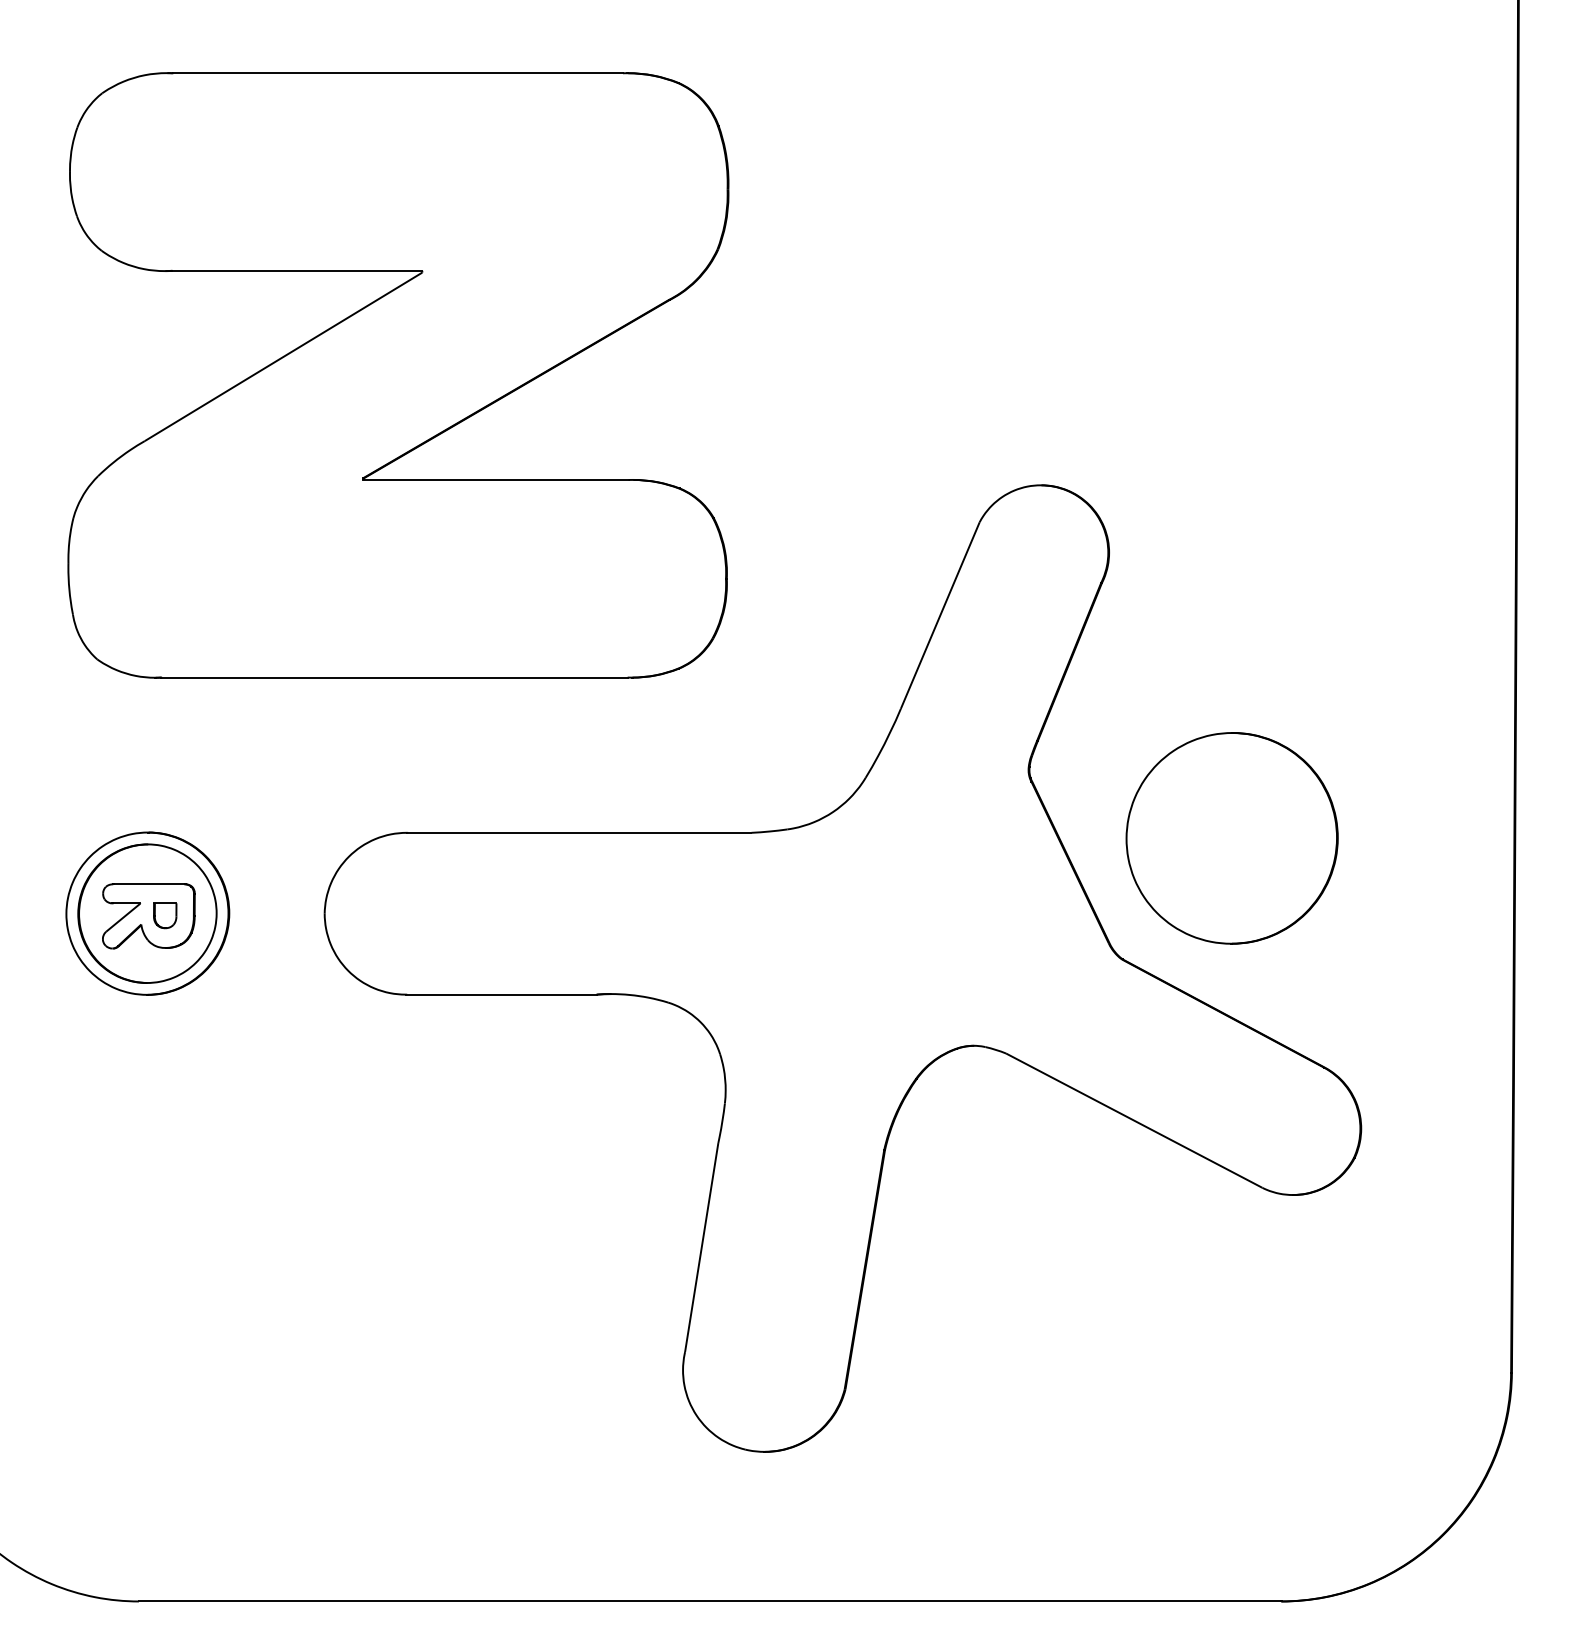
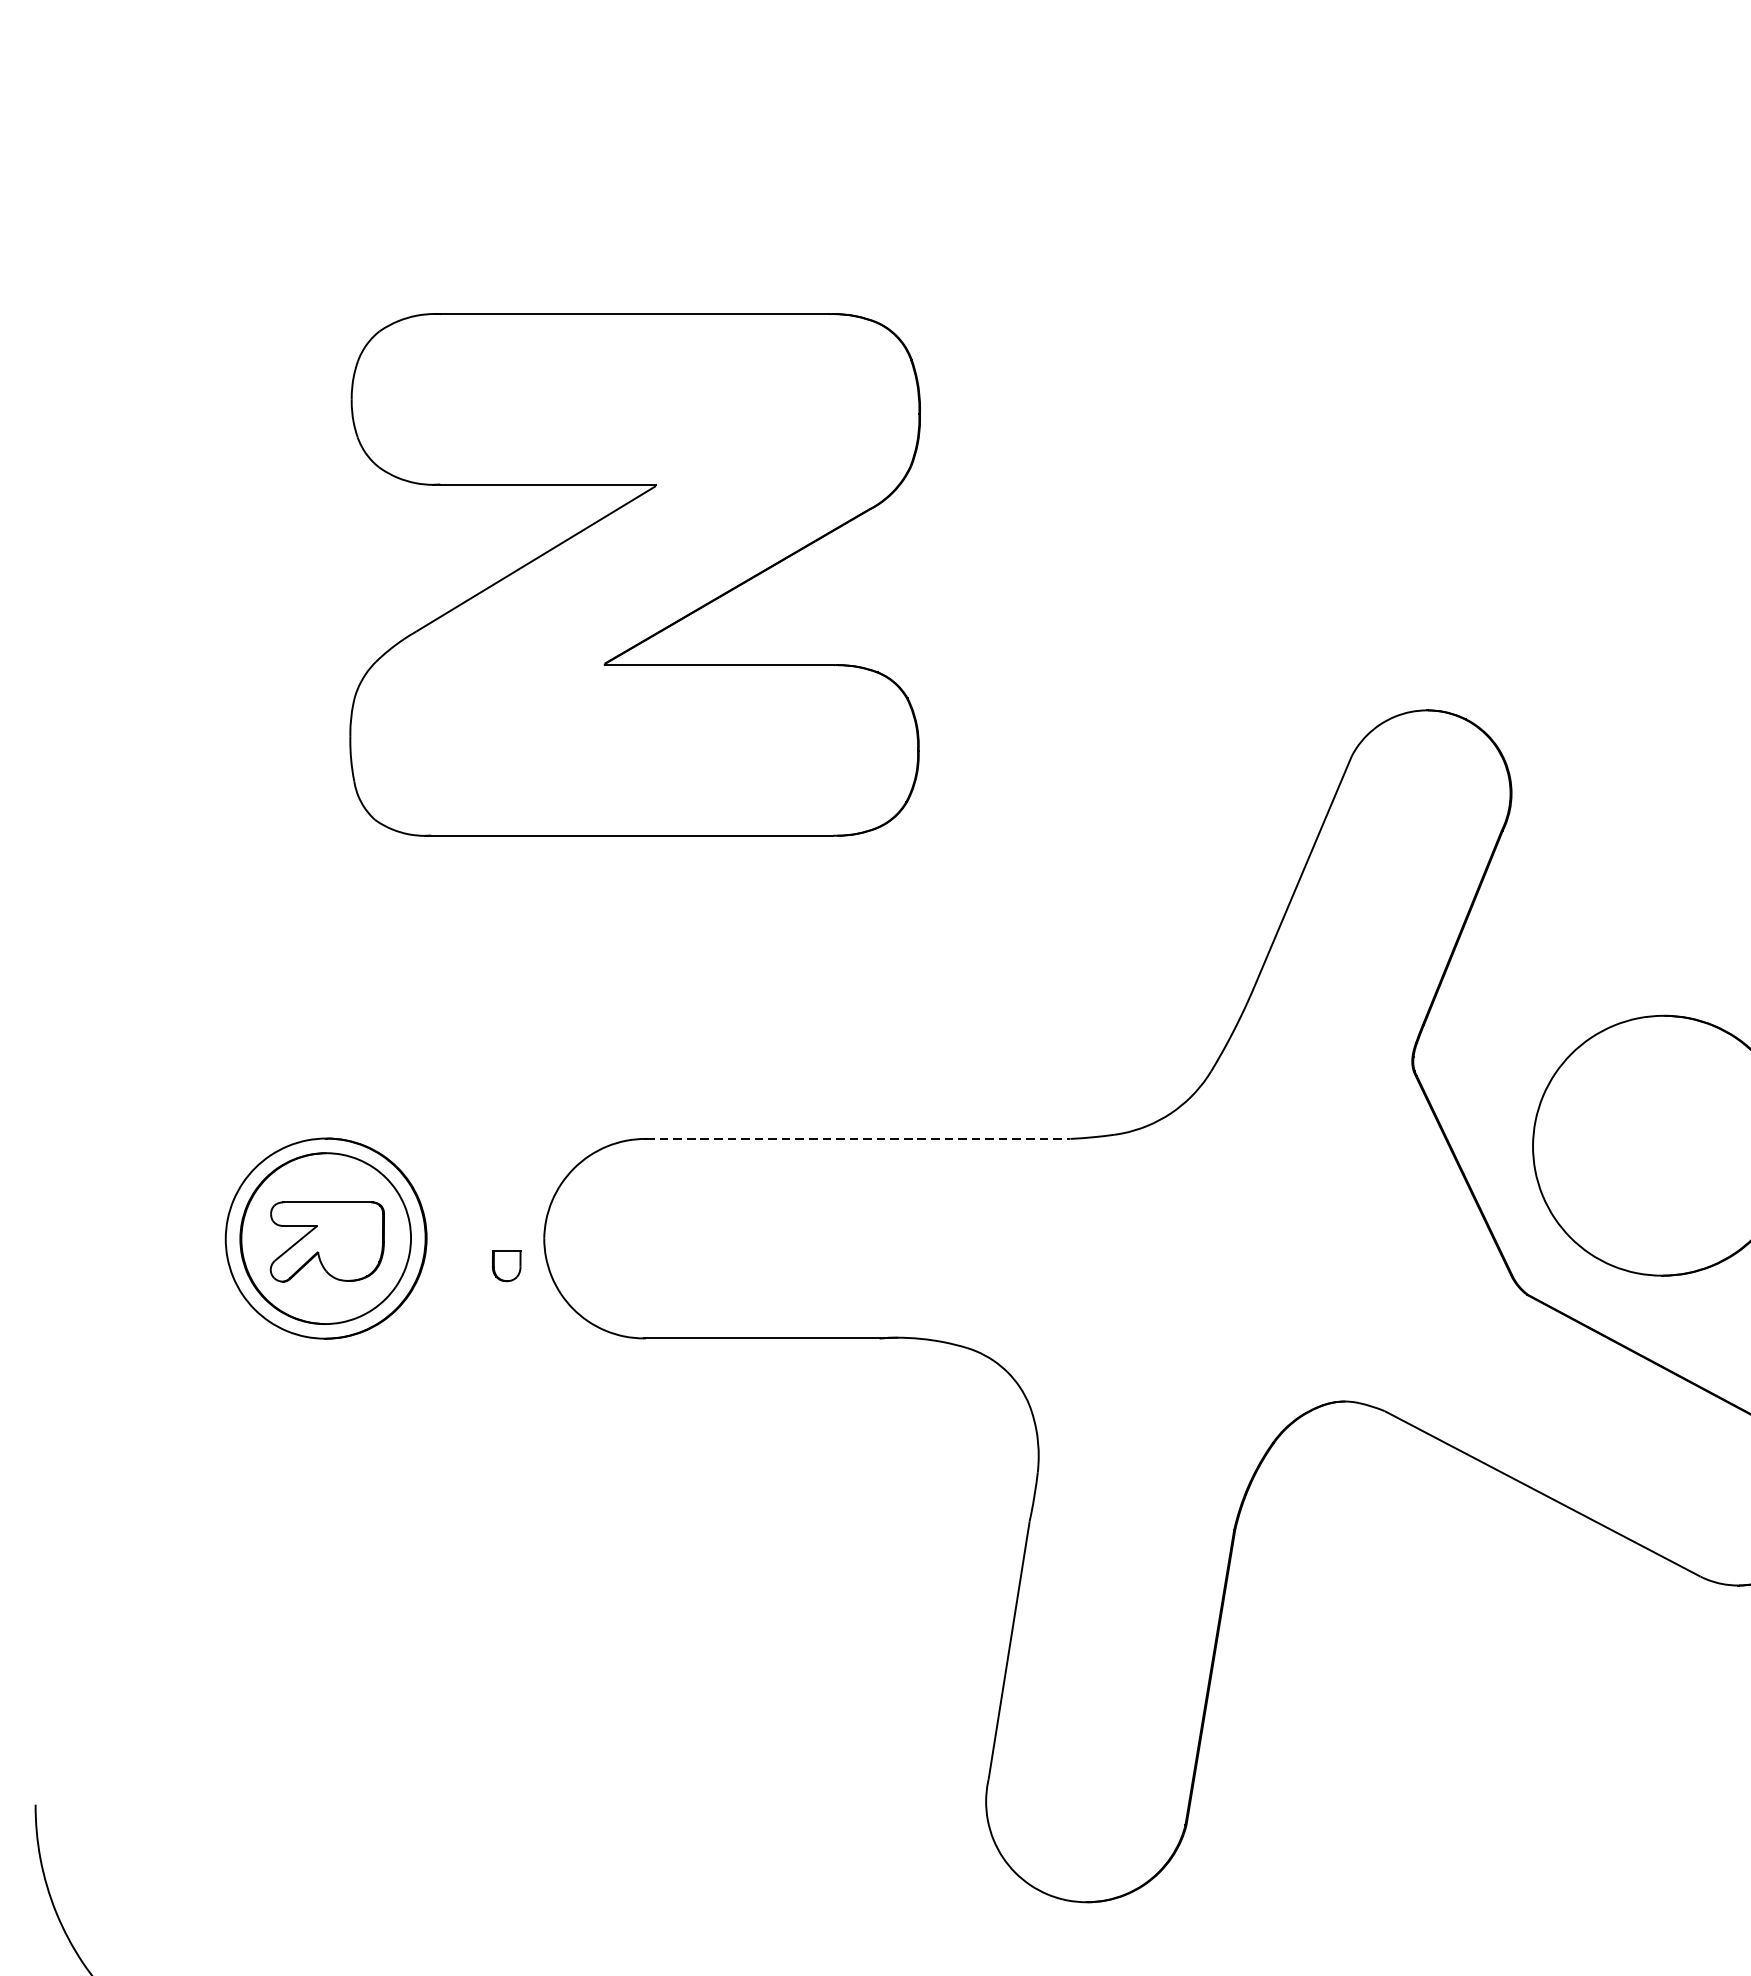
part: (398, 375) -> (635, 574), size x0.7
line: (579, 832) -> (858, 1138), solid -> dashed
part: (165, 915) -> (507, 1265), moved

